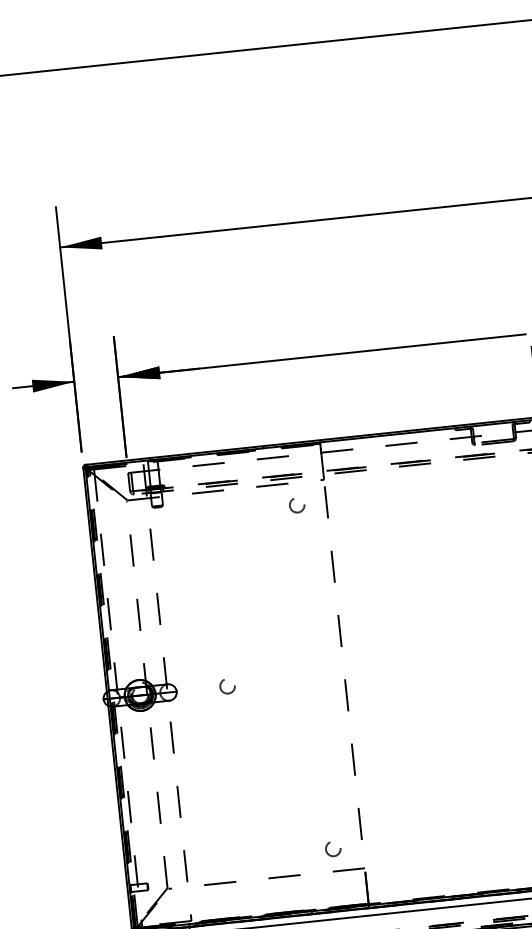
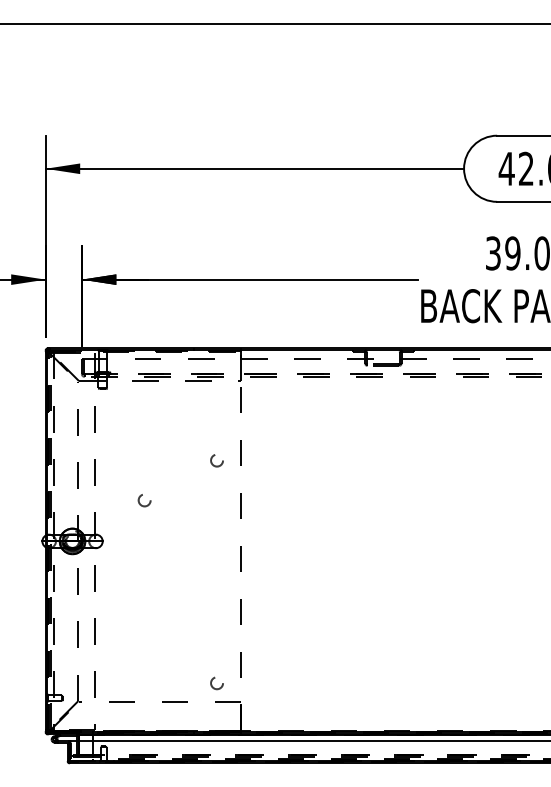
circle: (296, 505) -> (216, 460), moved
circle: (227, 686) -> (144, 500), moved

